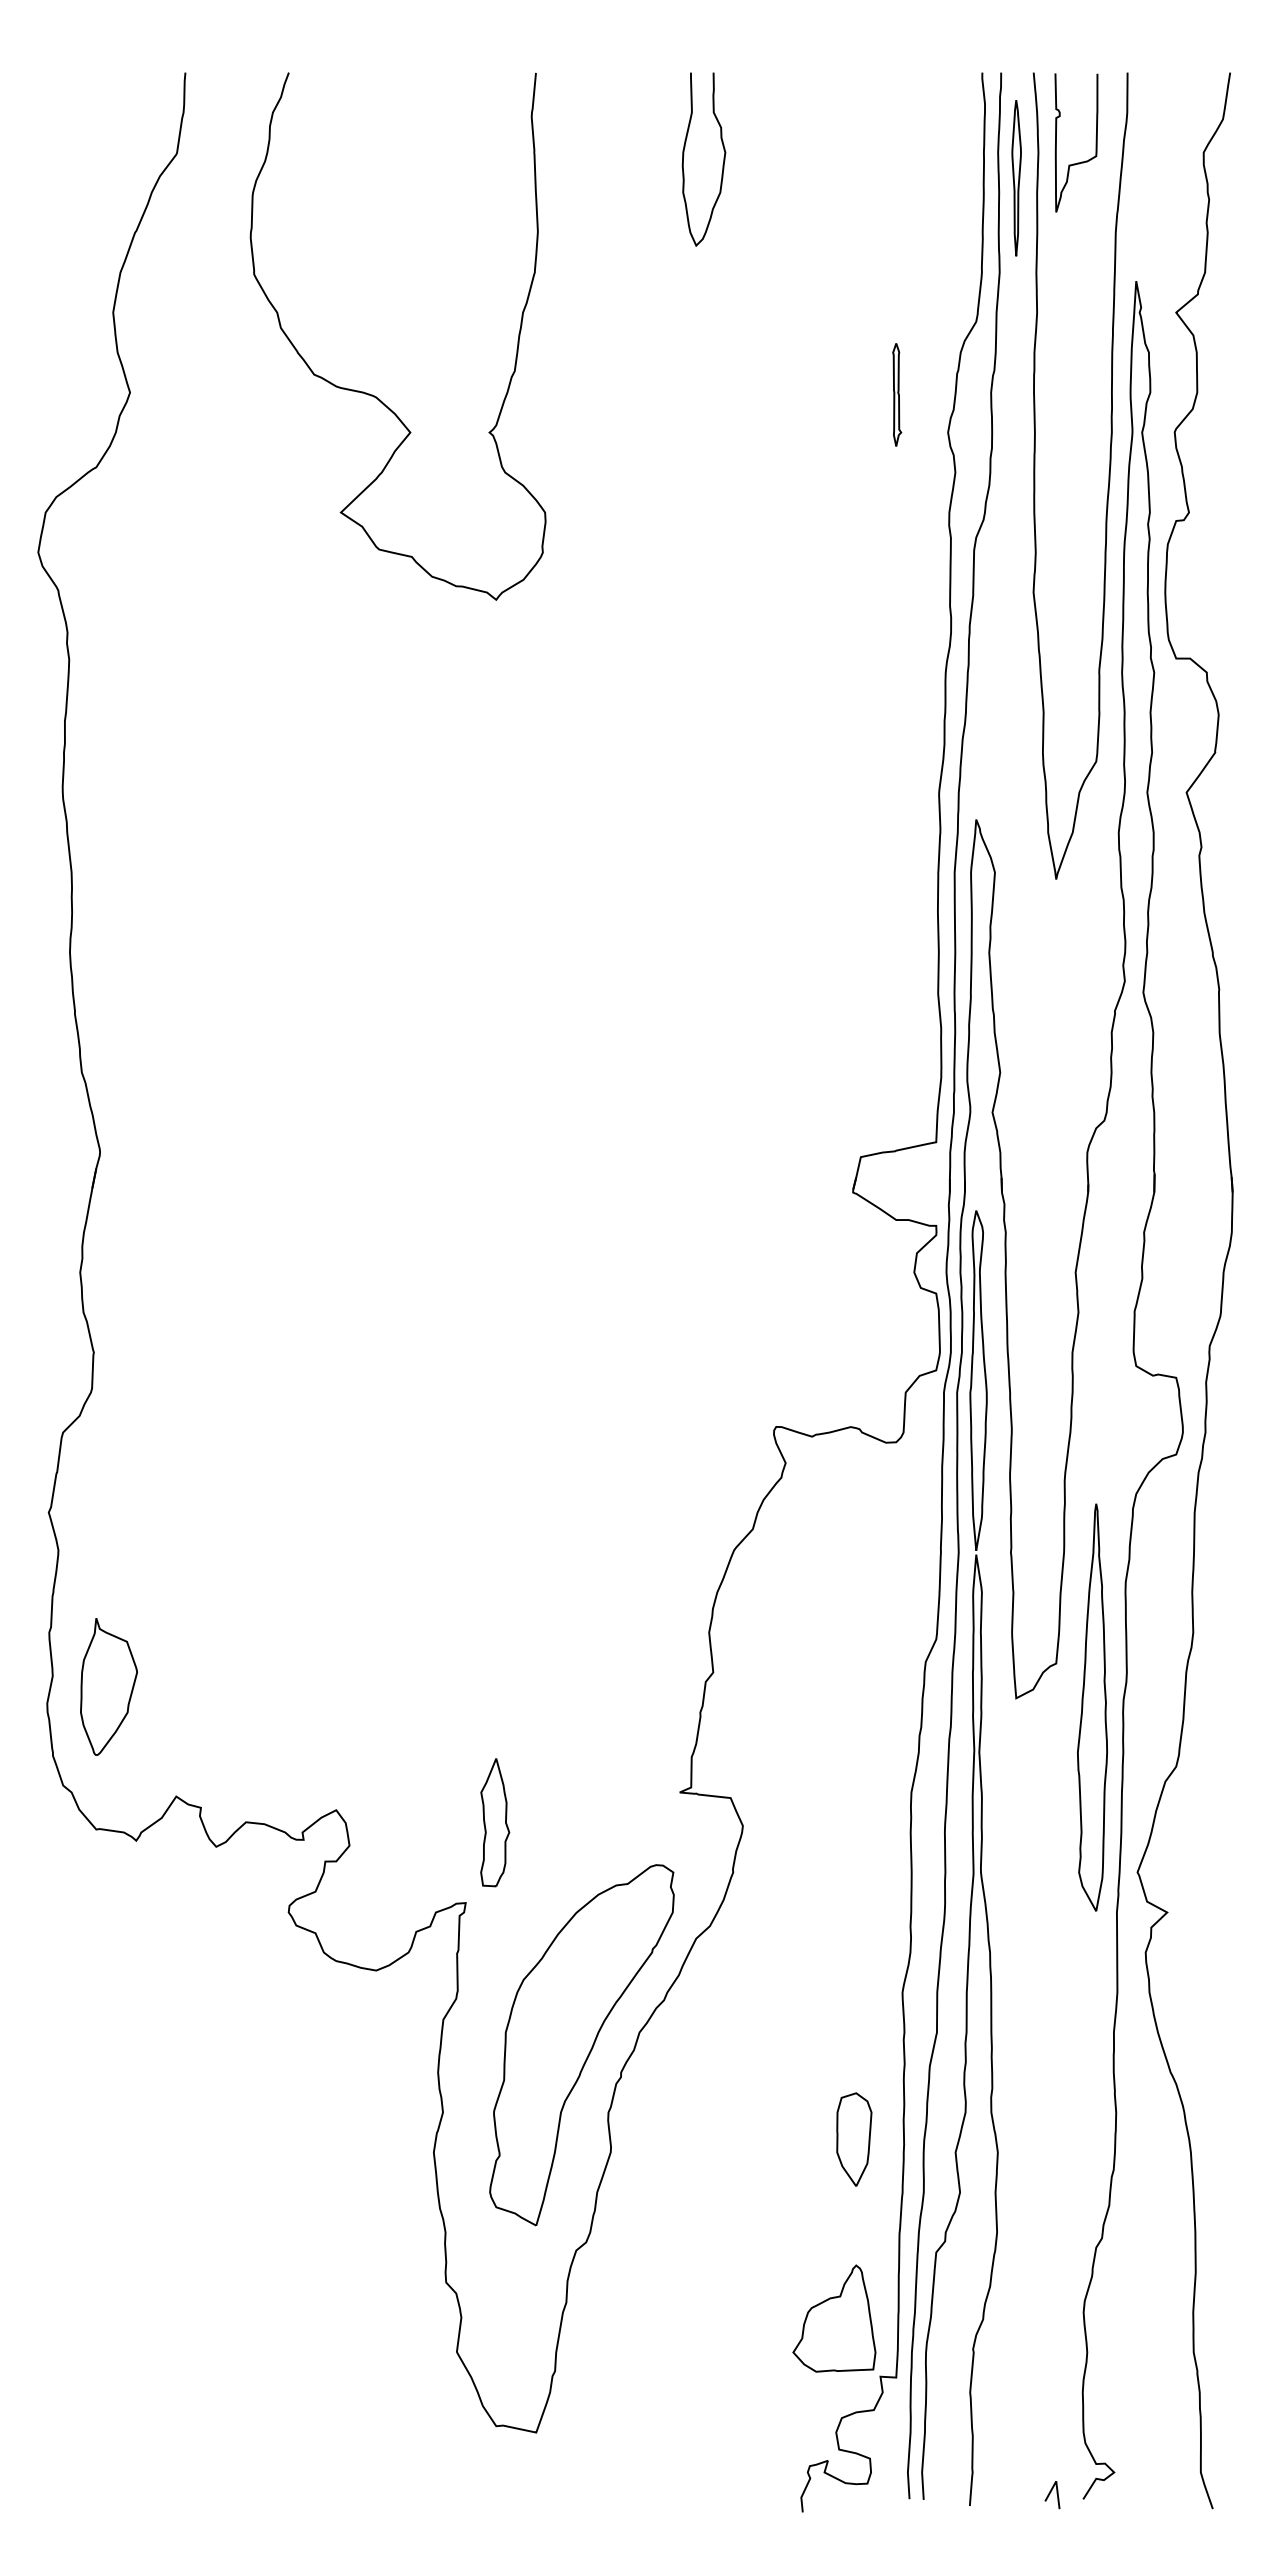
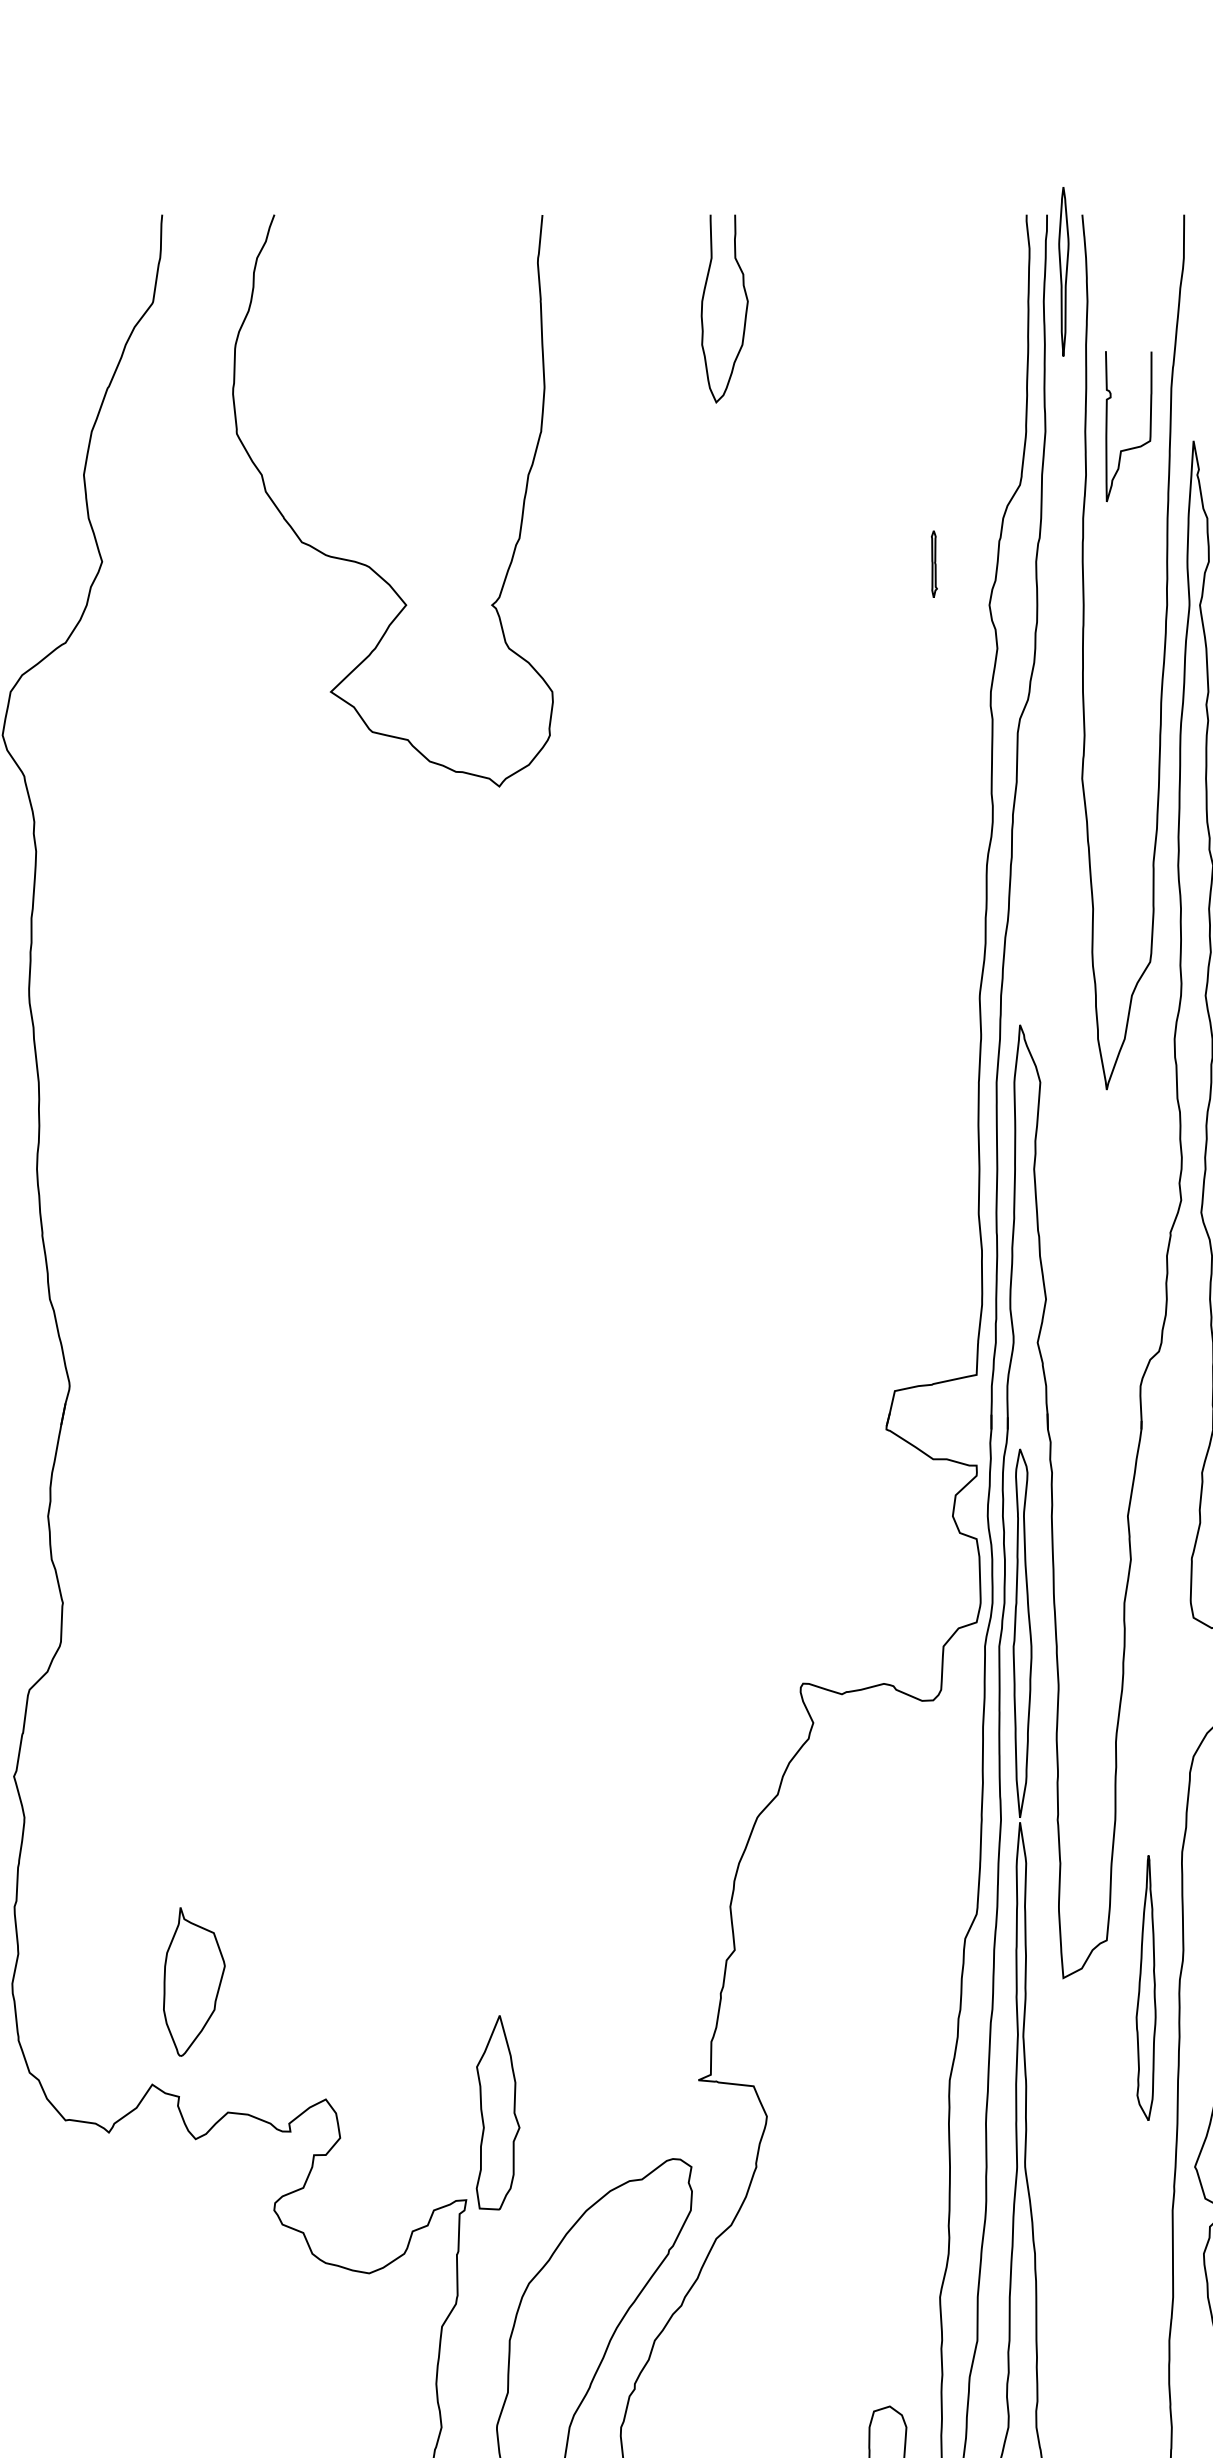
curve: (1095, 142) -> (1149, 426), moved
part: (1016, 178) -> (1063, 272), moved
part: (897, 394) -> (934, 563), size x0.6
part: (108, 1686) -> (193, 1981), moved
part: (1092, 1707) -> (1146, 1988), size x0.6
part: (495, 1822) -> (498, 2112), size x1.4

